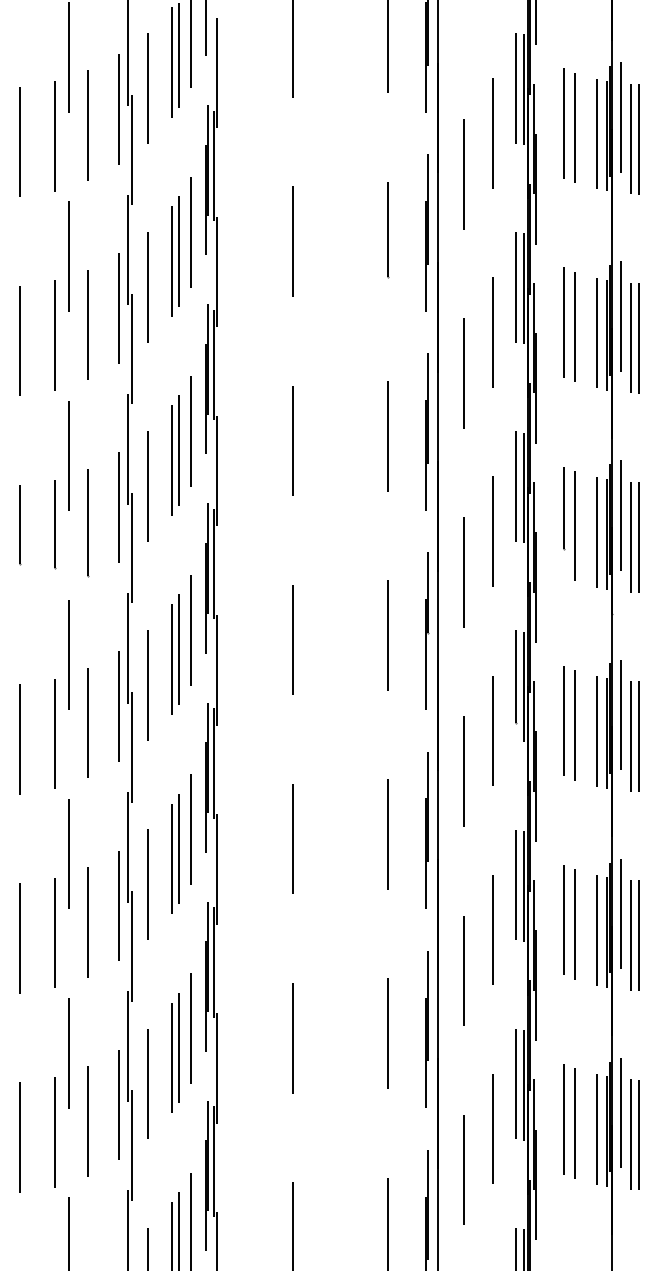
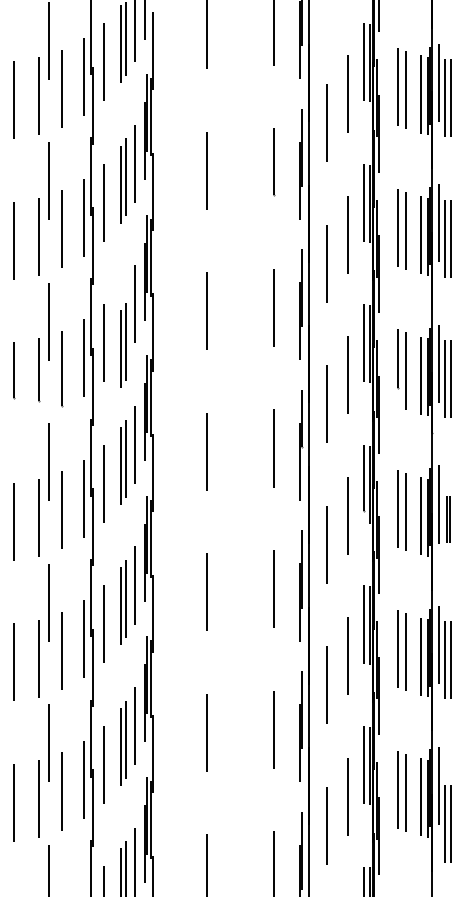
part: (175, 455) -> (123, 345), moved
part: (634, 736) -> (447, 519), size x0.6
part: (634, 1134) -> (447, 823), moved

